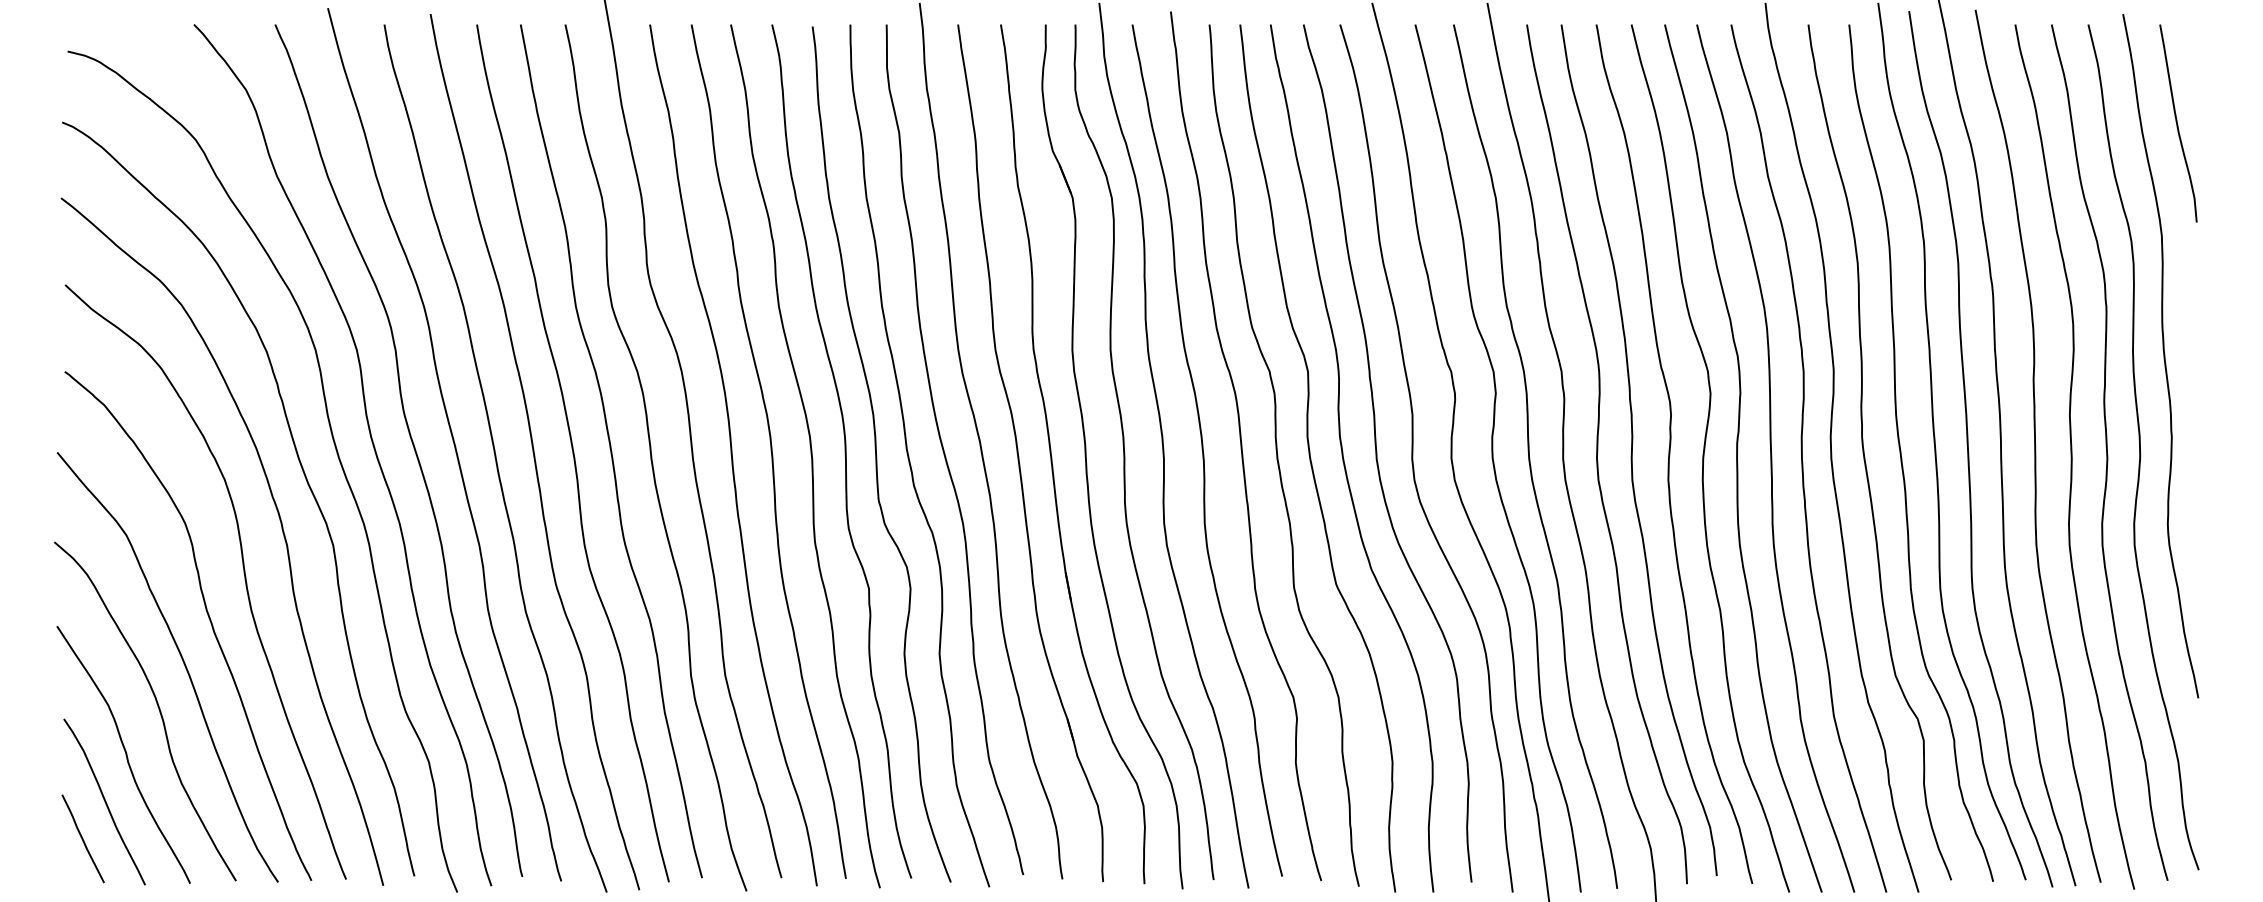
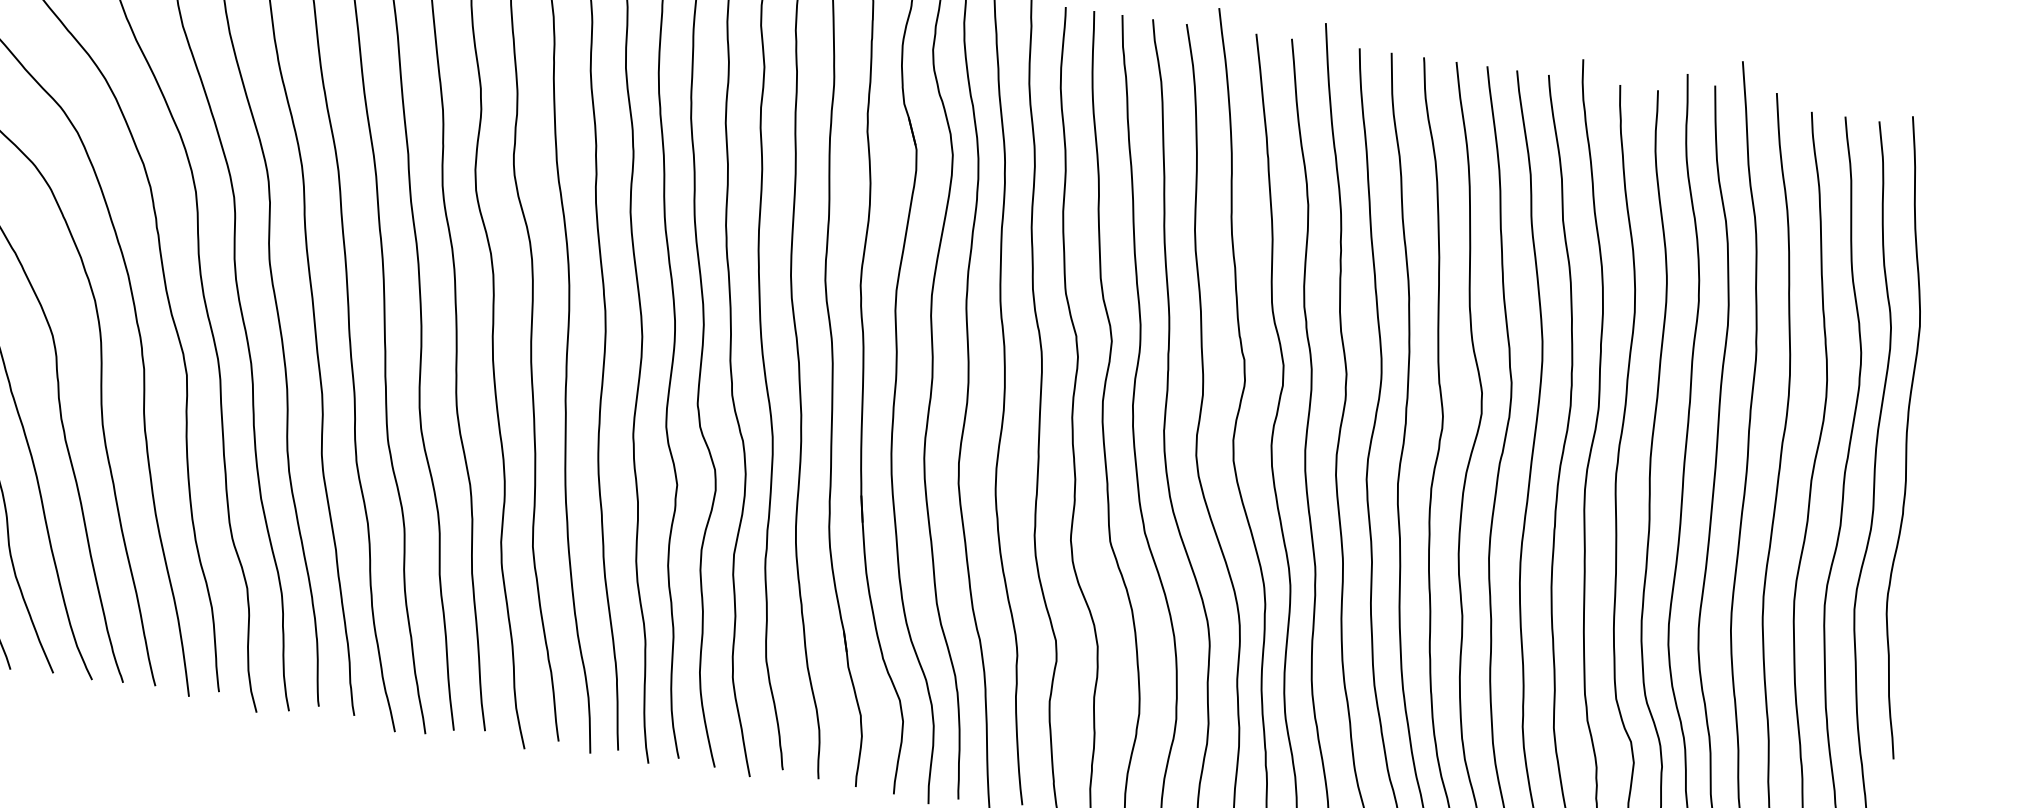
curve: (2177, 123) -> (1949, 224), removed

